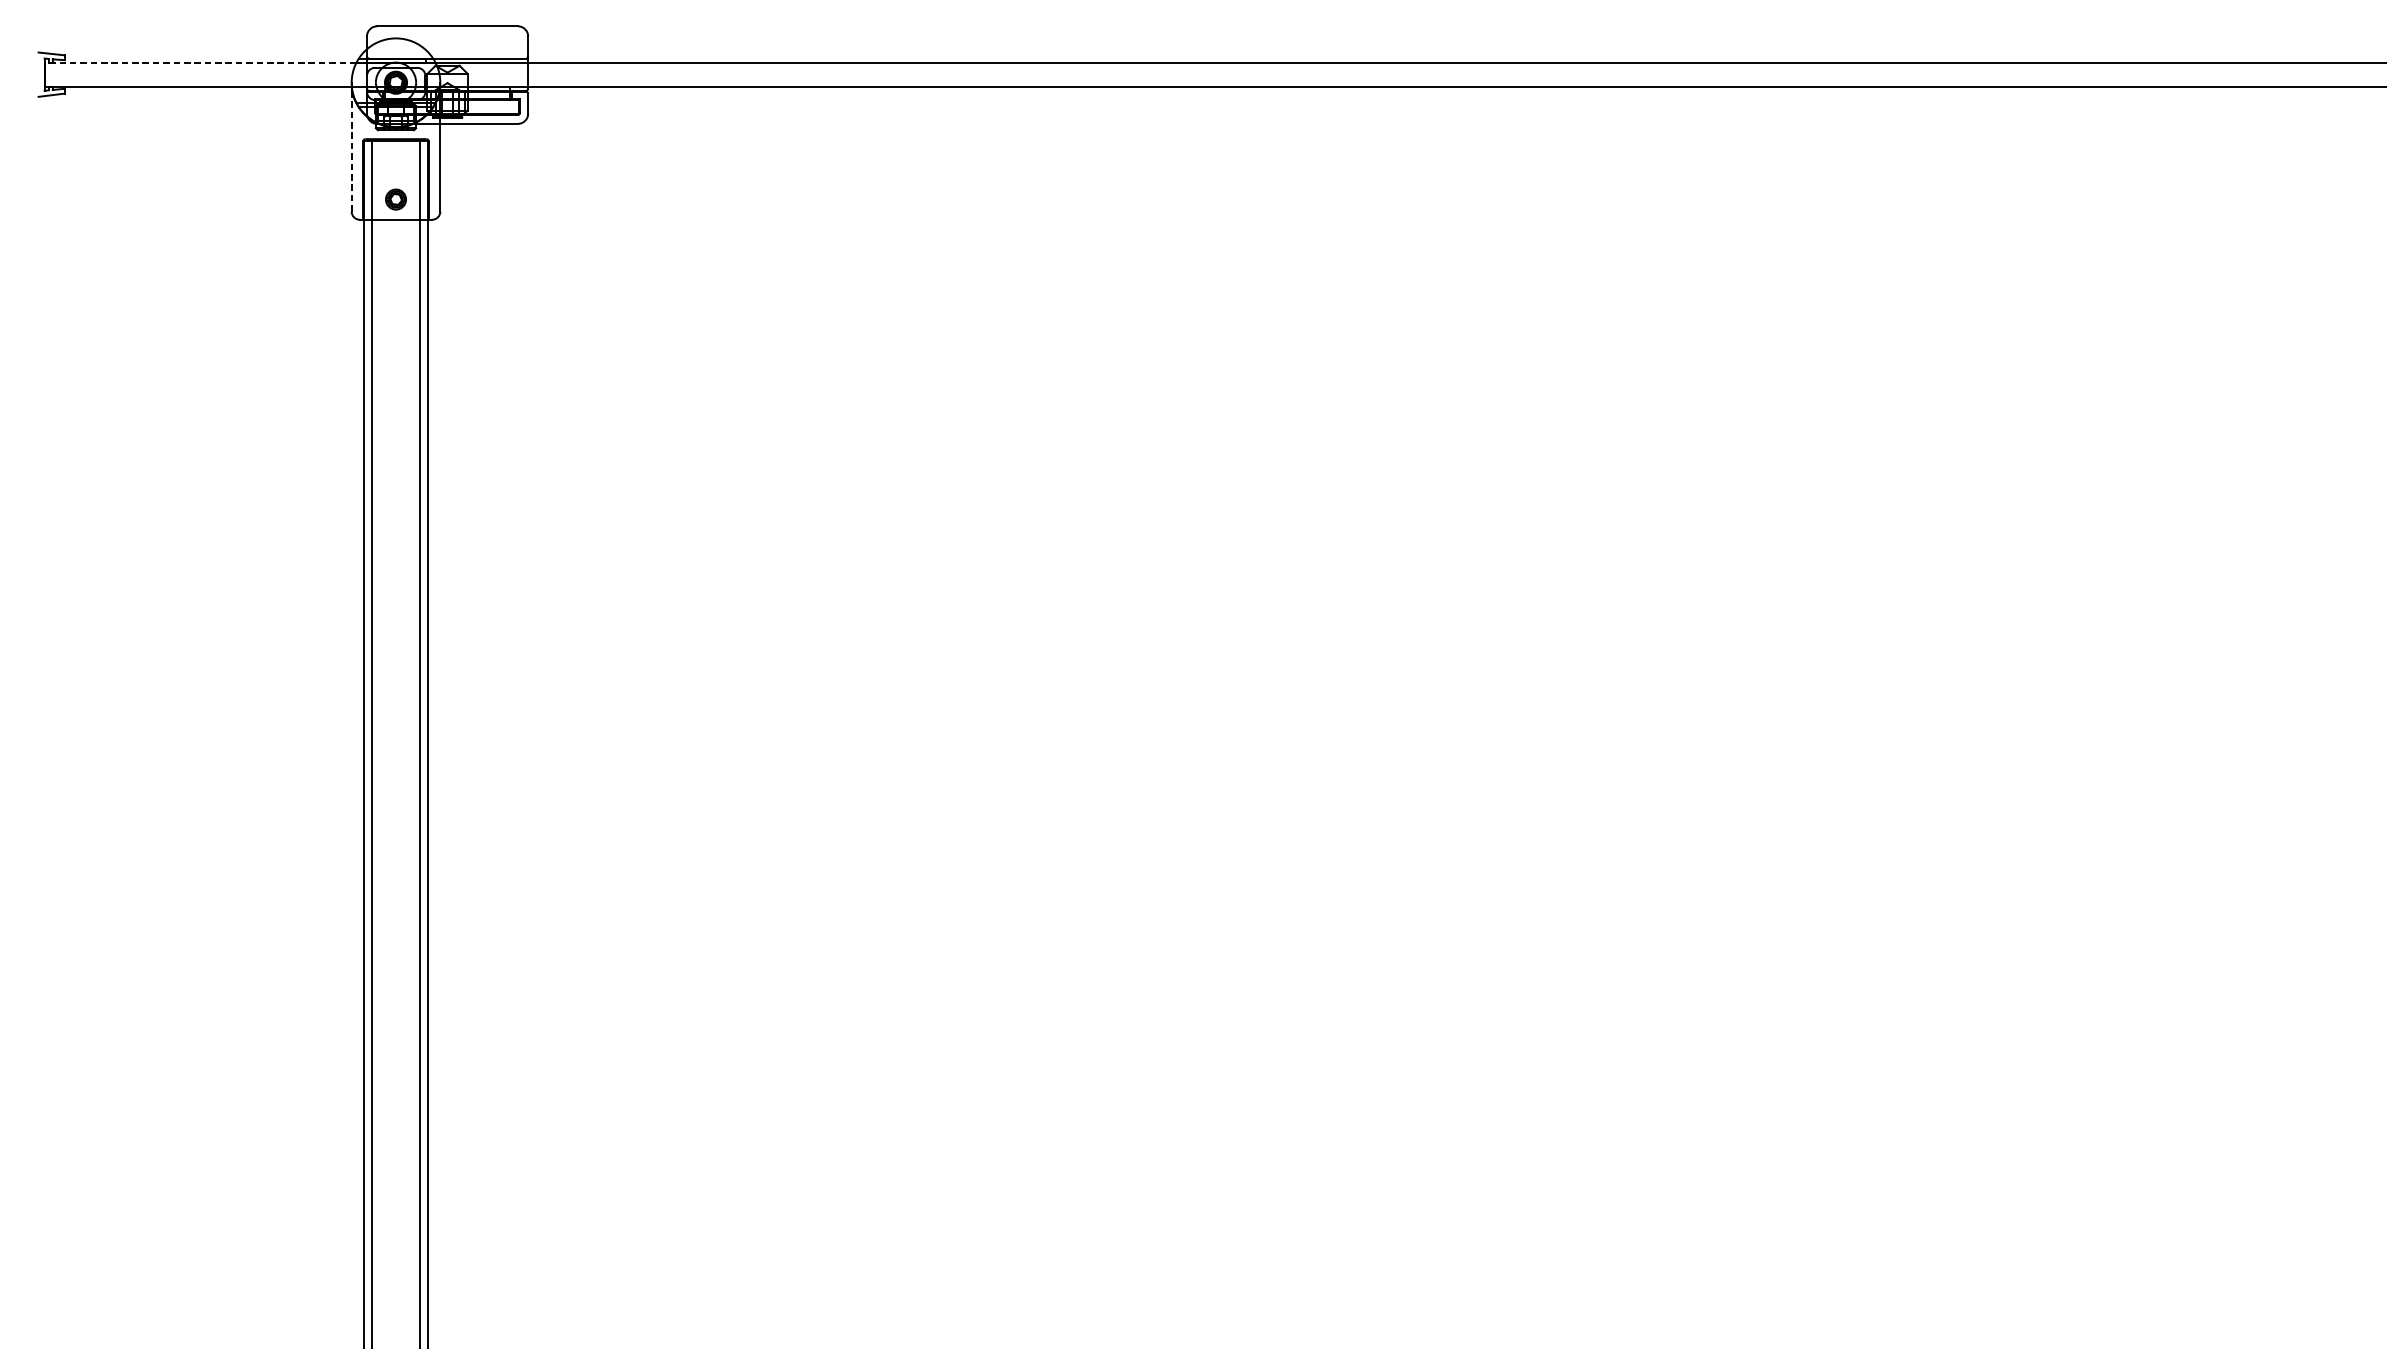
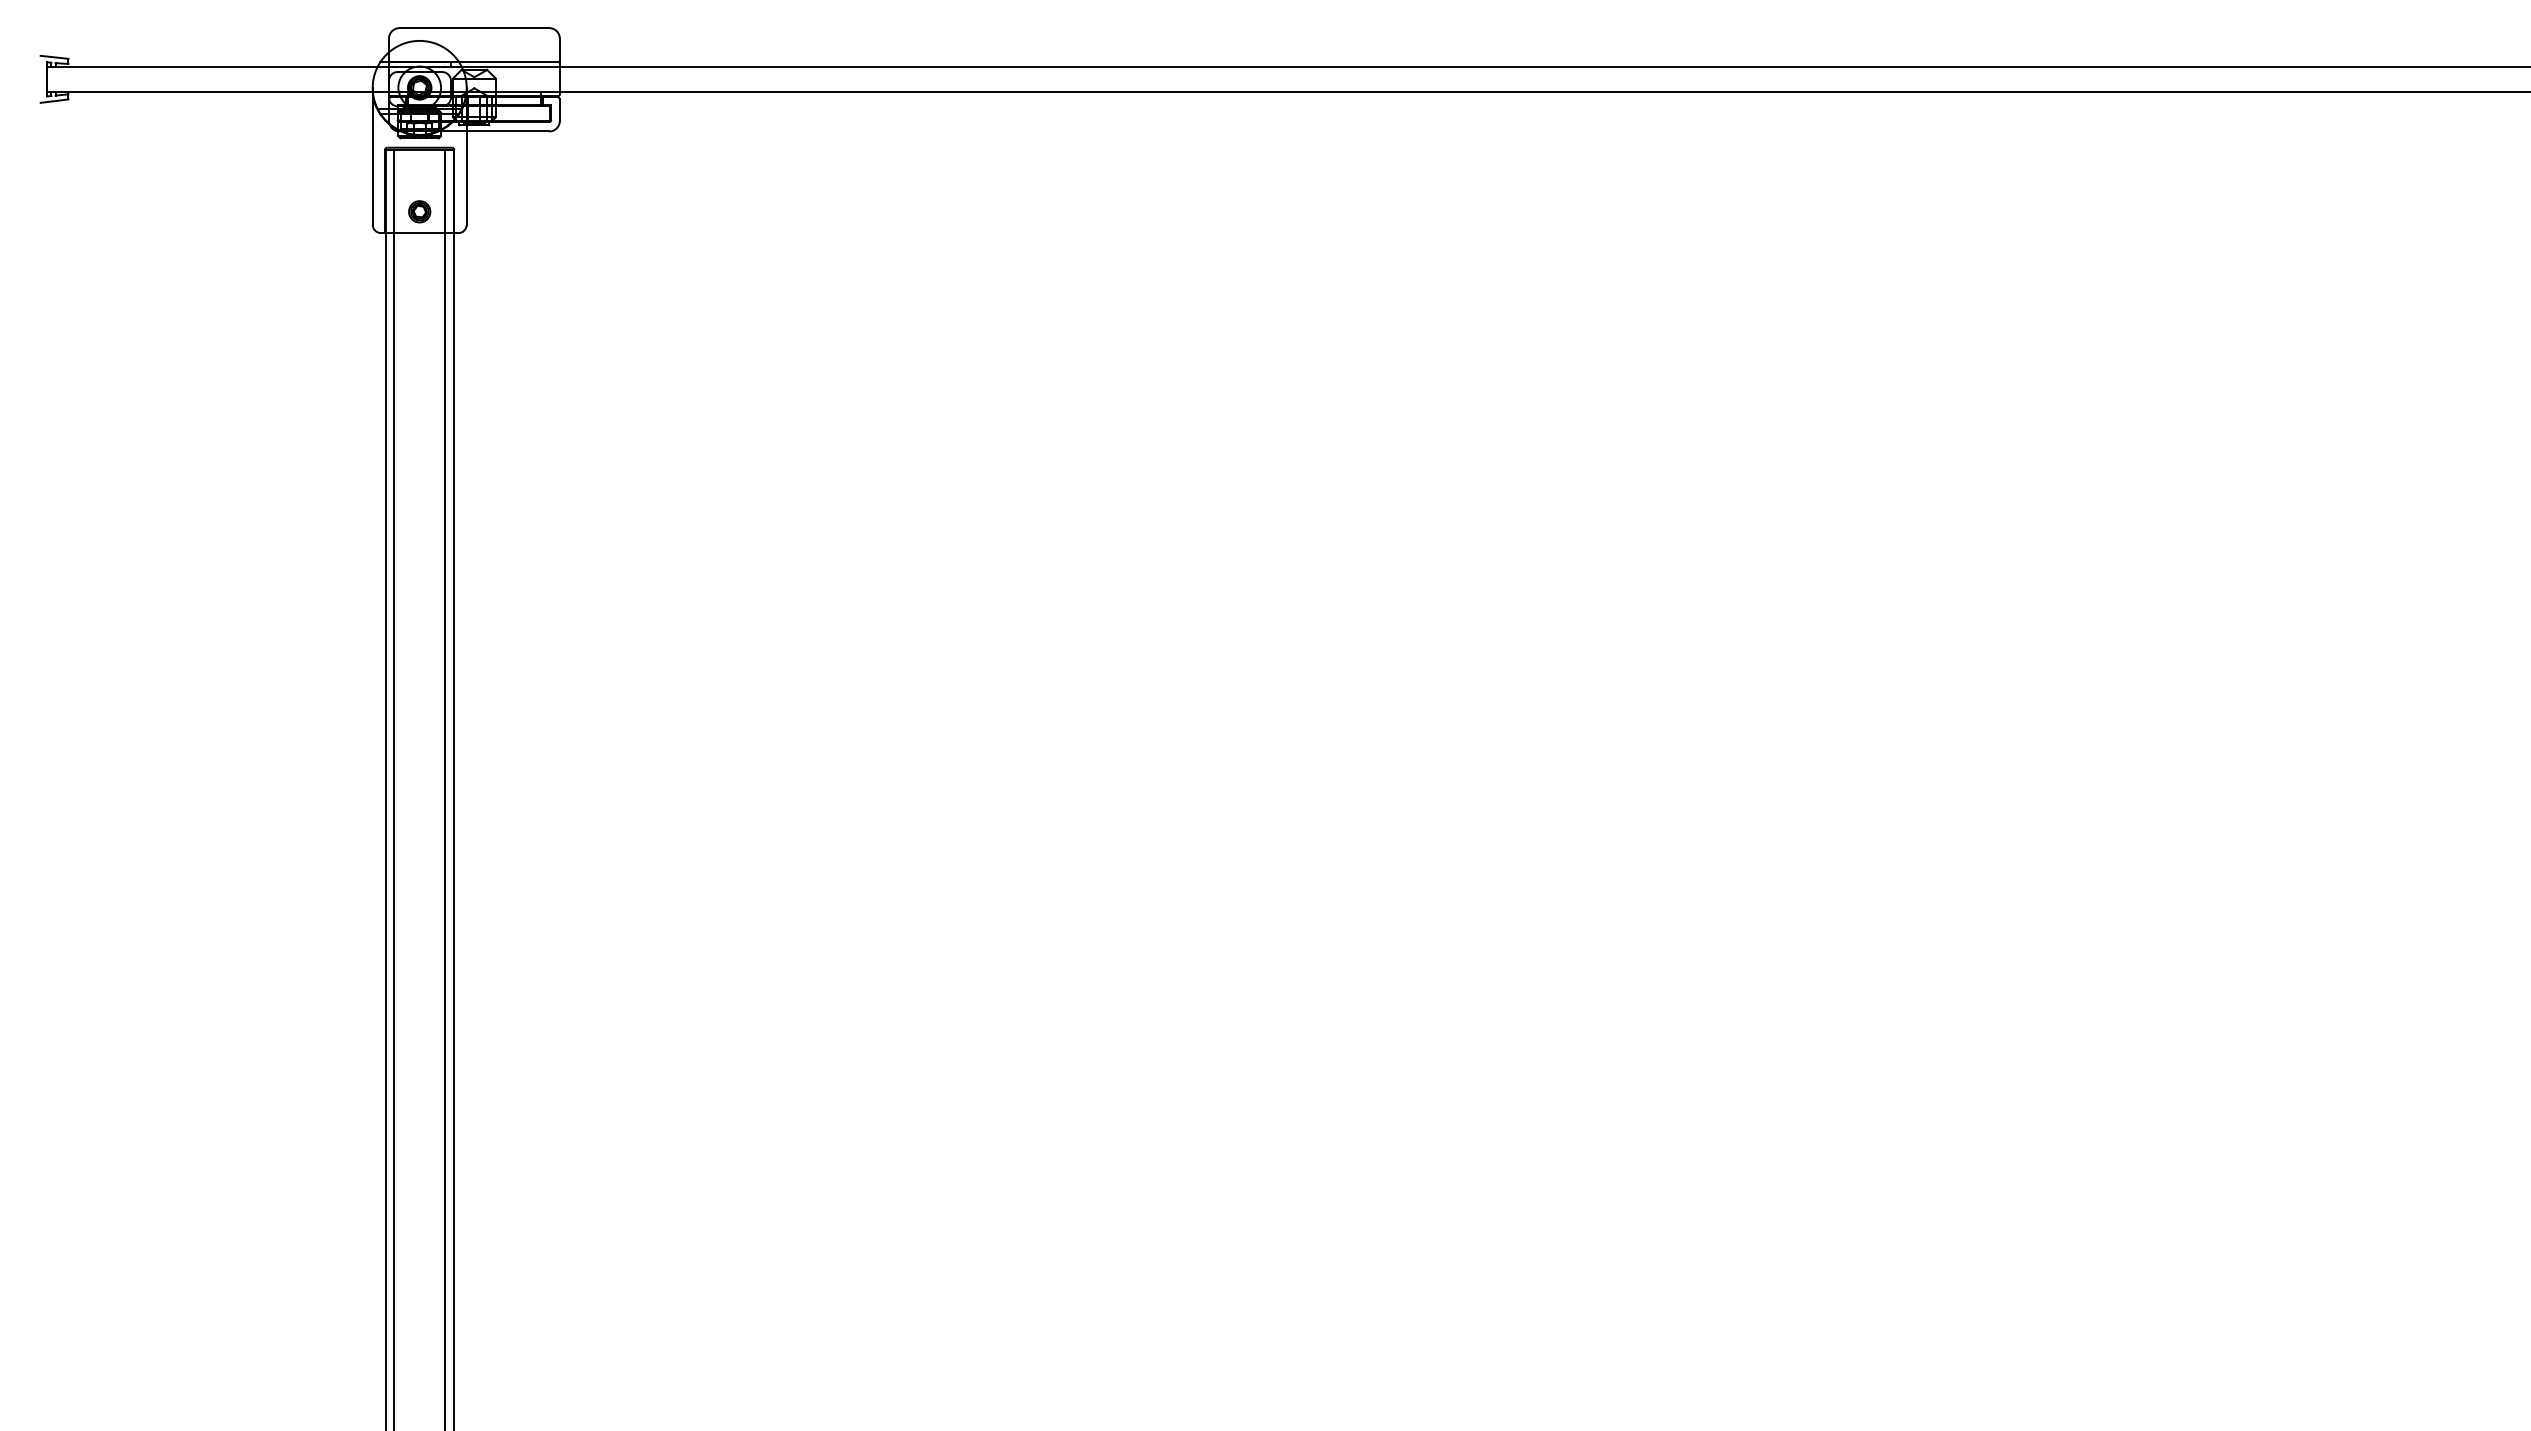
line: (199, 62) -> (211, 66), dashed -> solid
line: (351, 149) -> (372, 158), dashed -> solid

